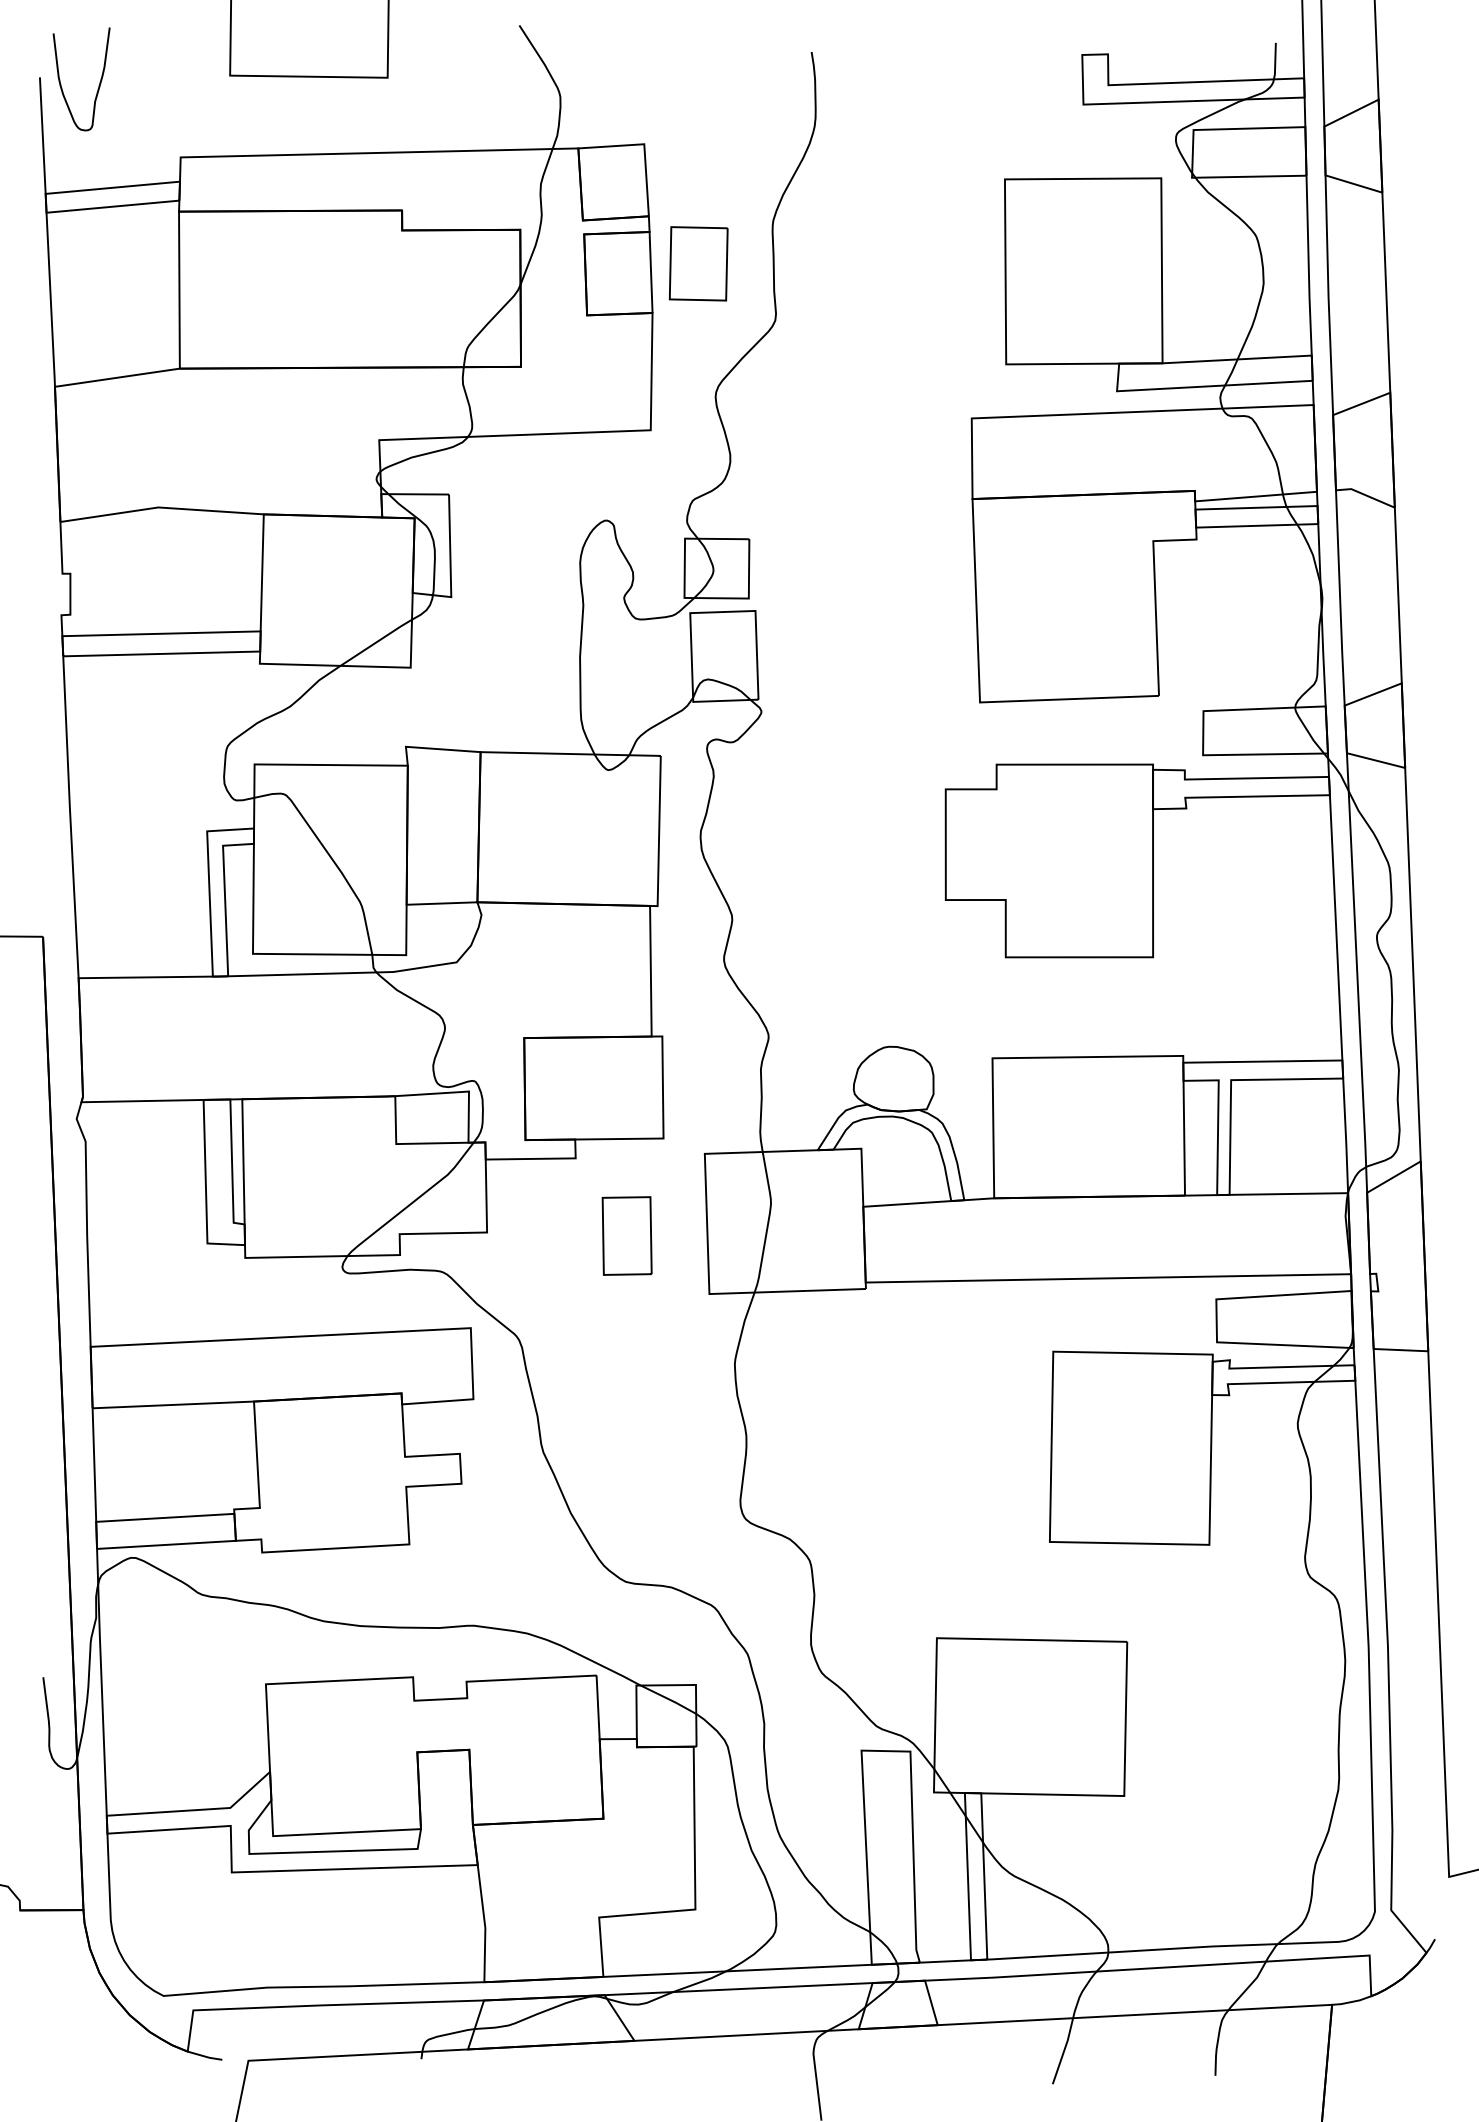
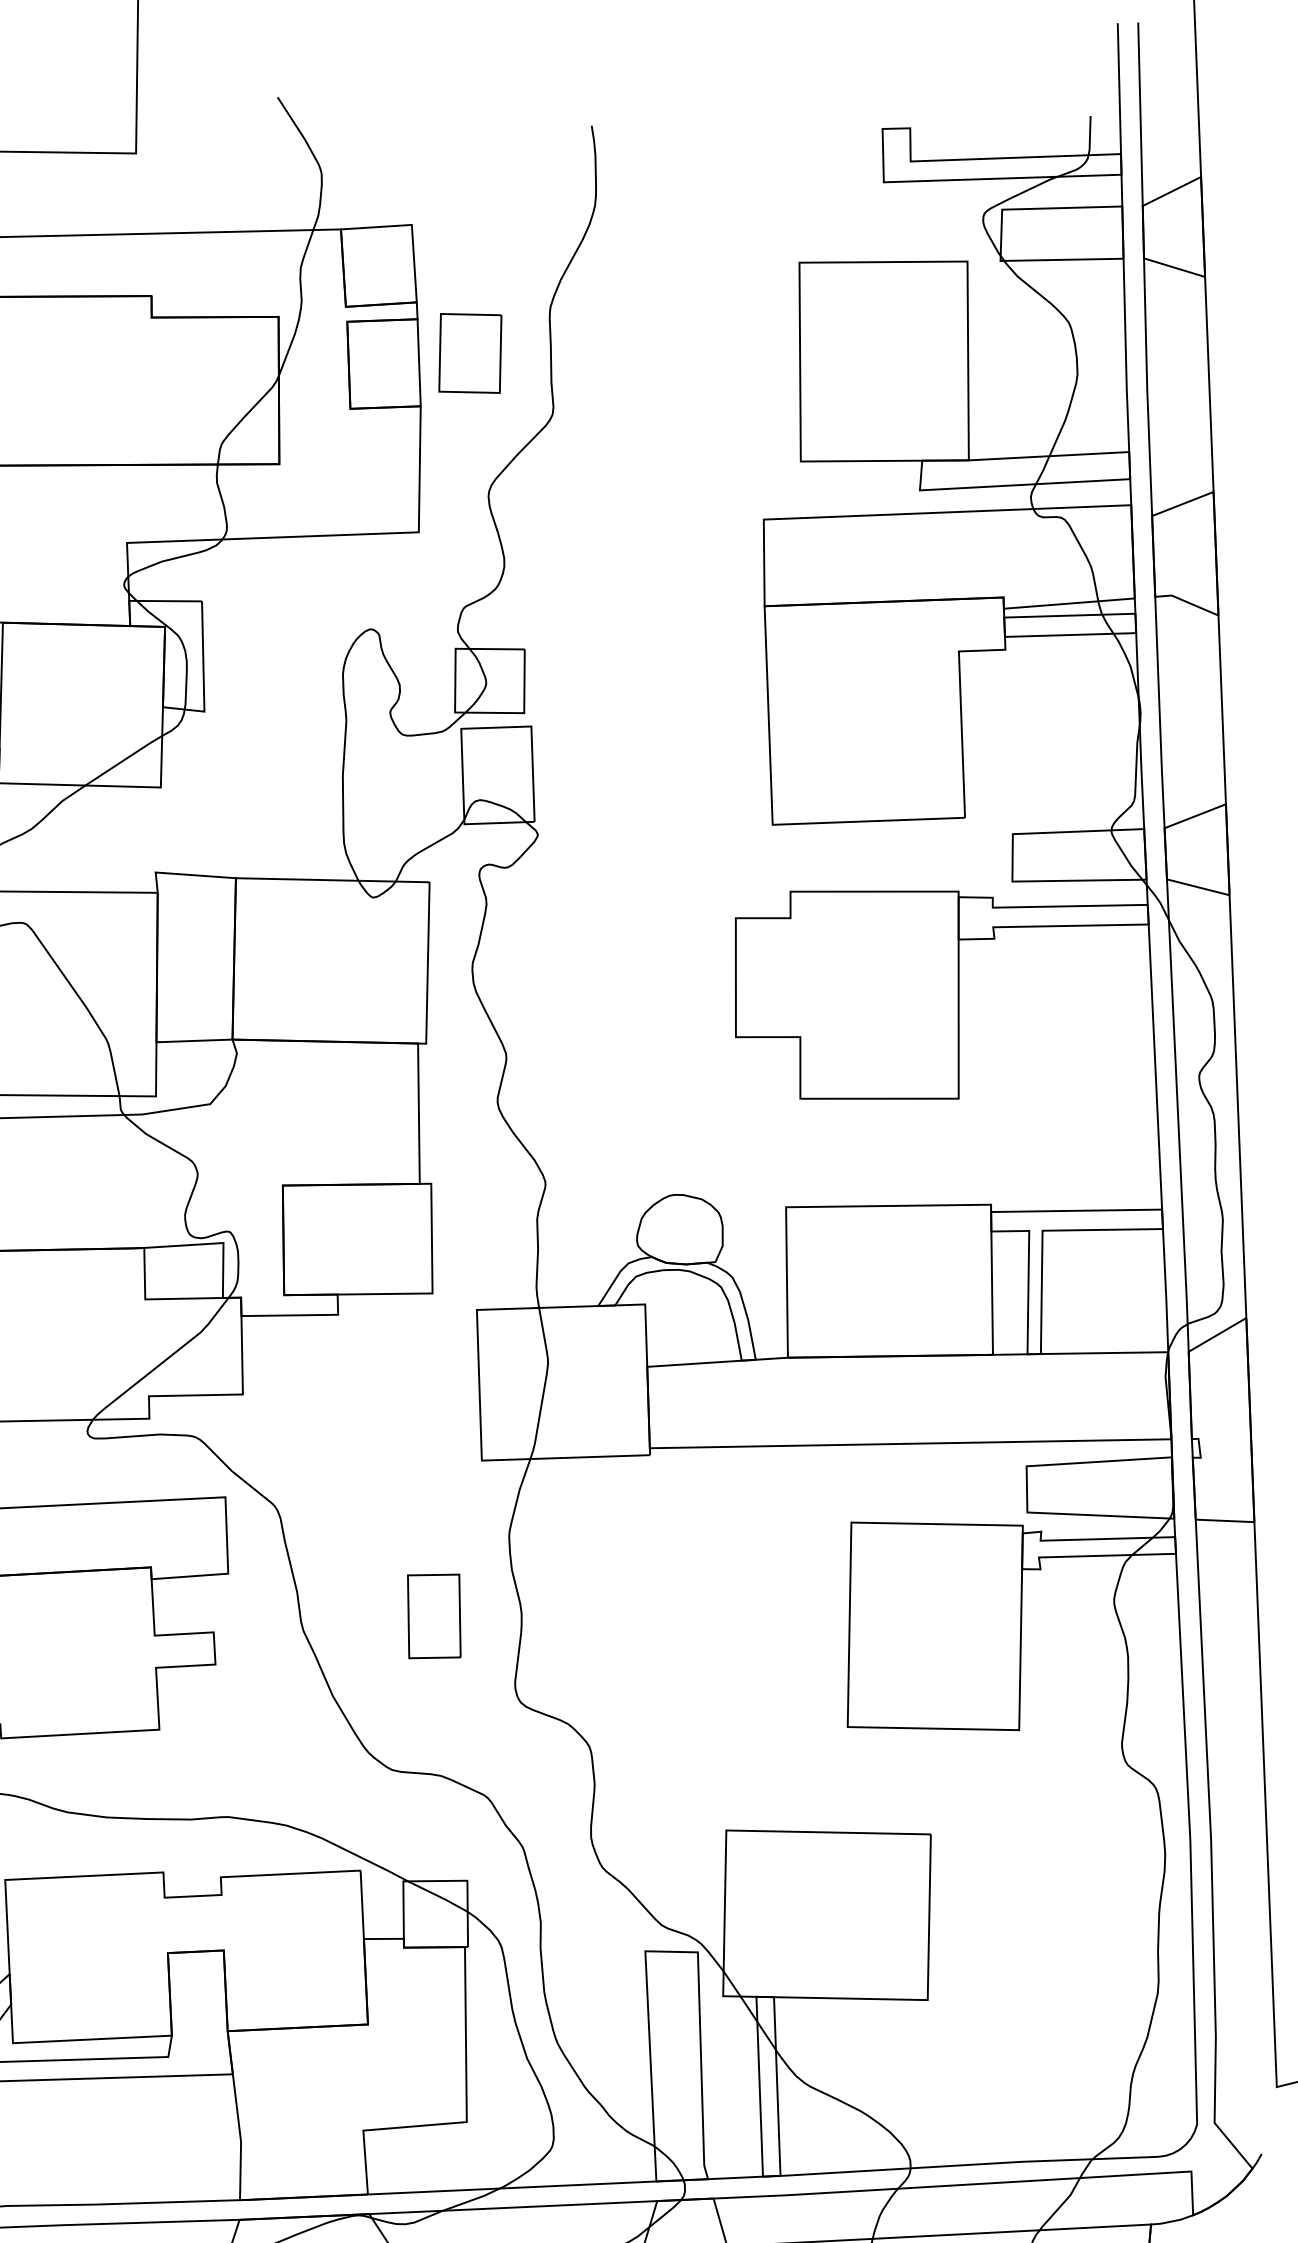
part: (626, 1235) -> (433, 1615), moved

